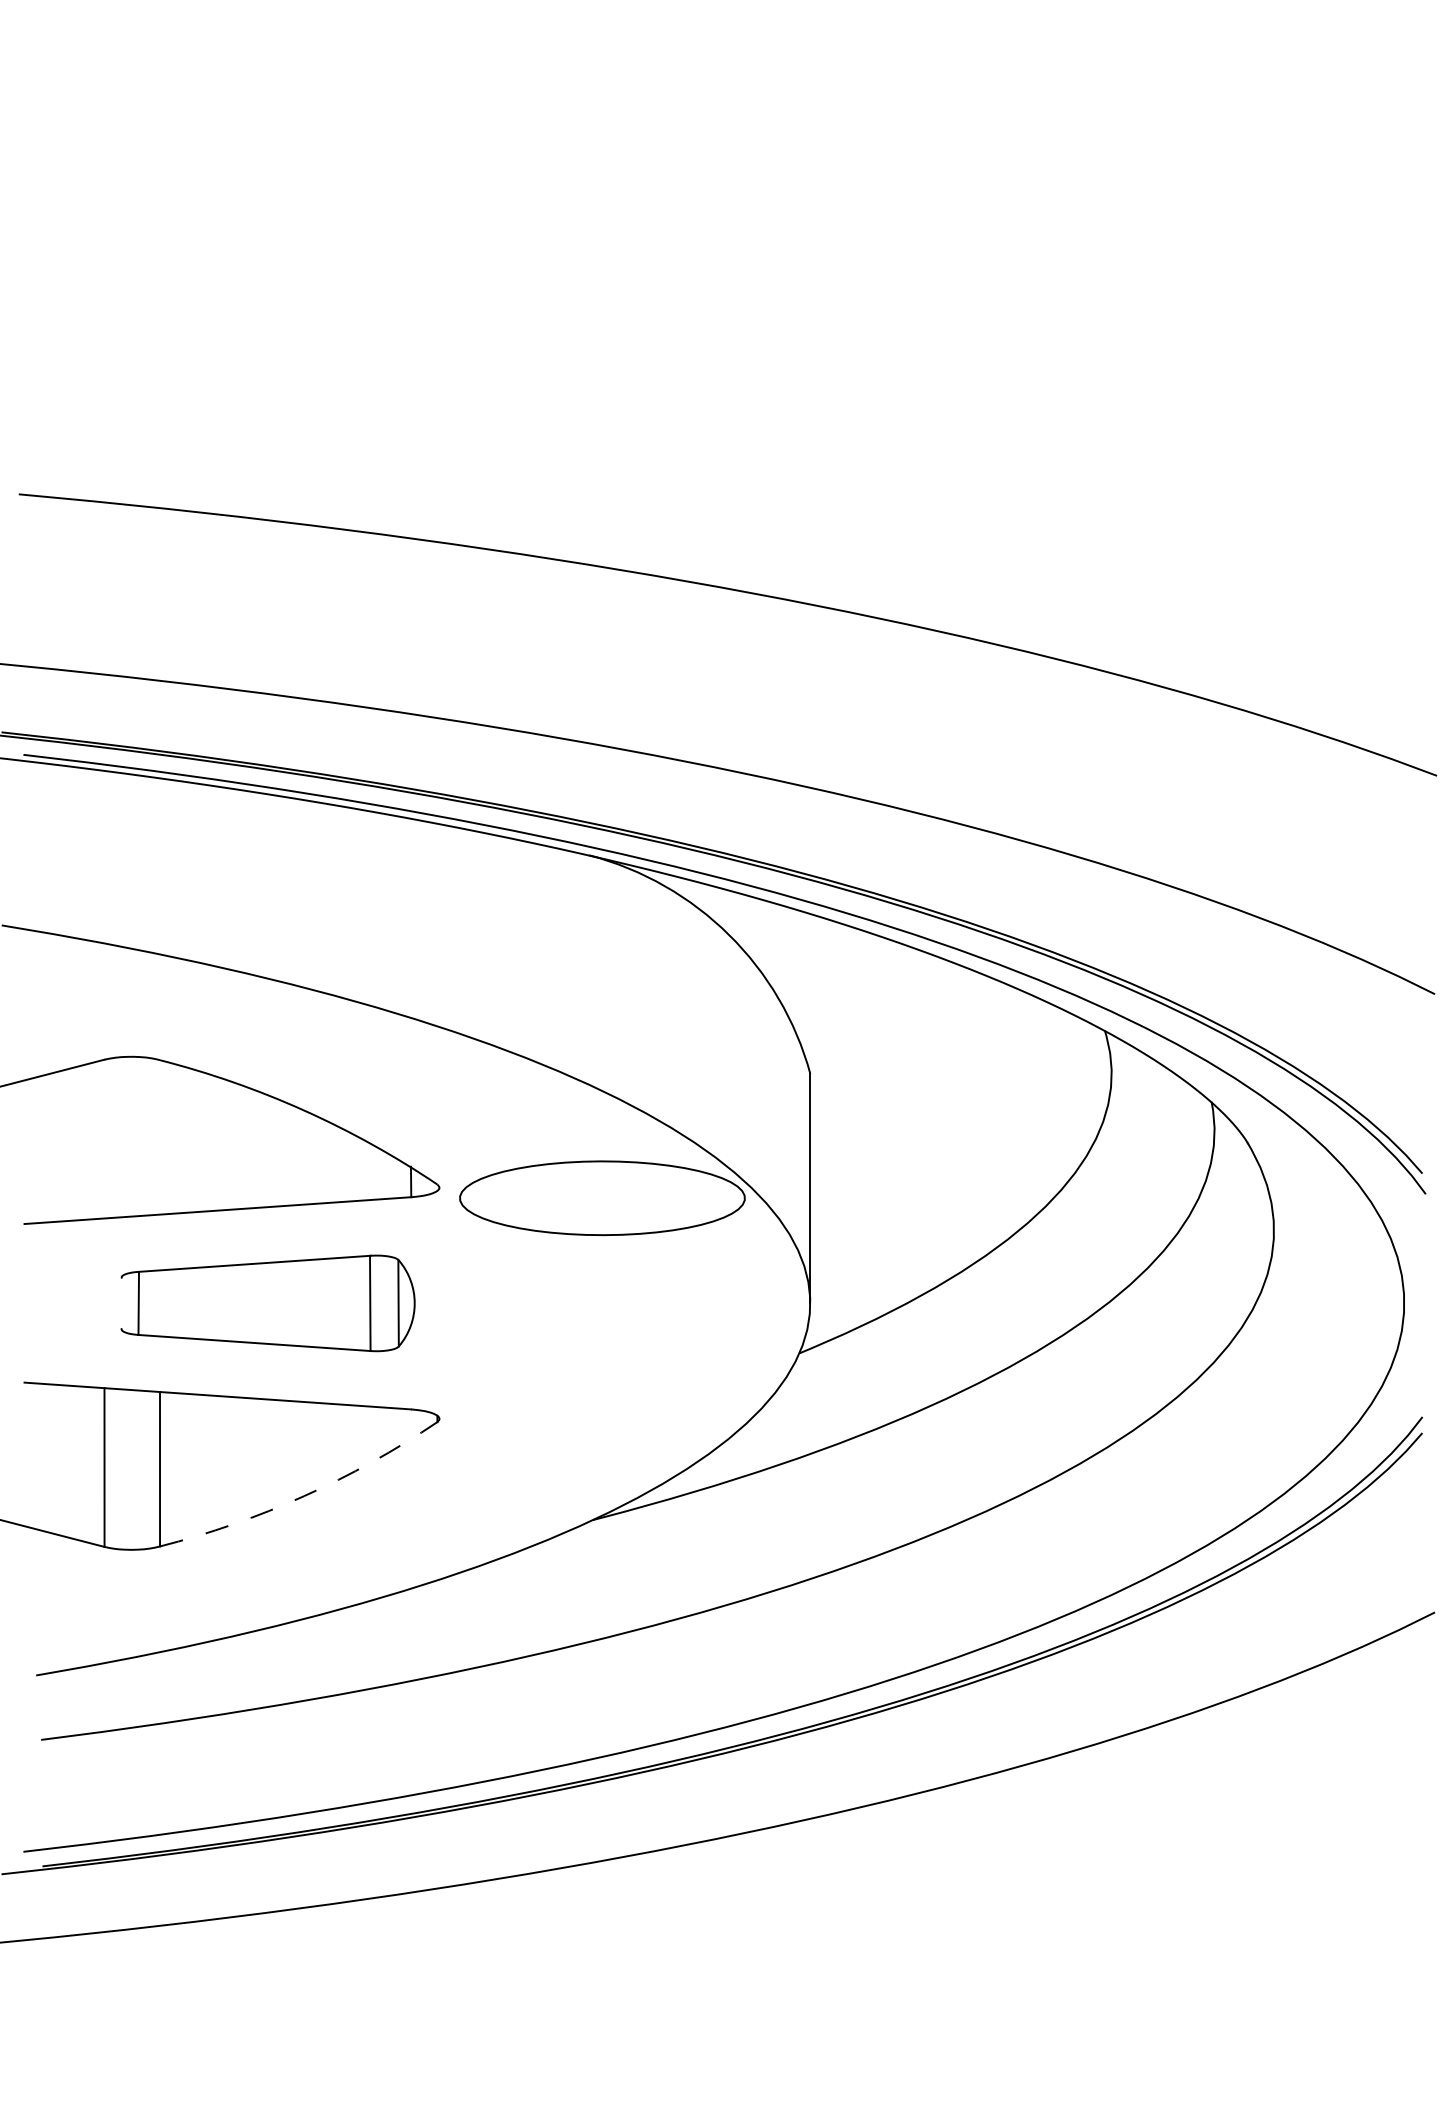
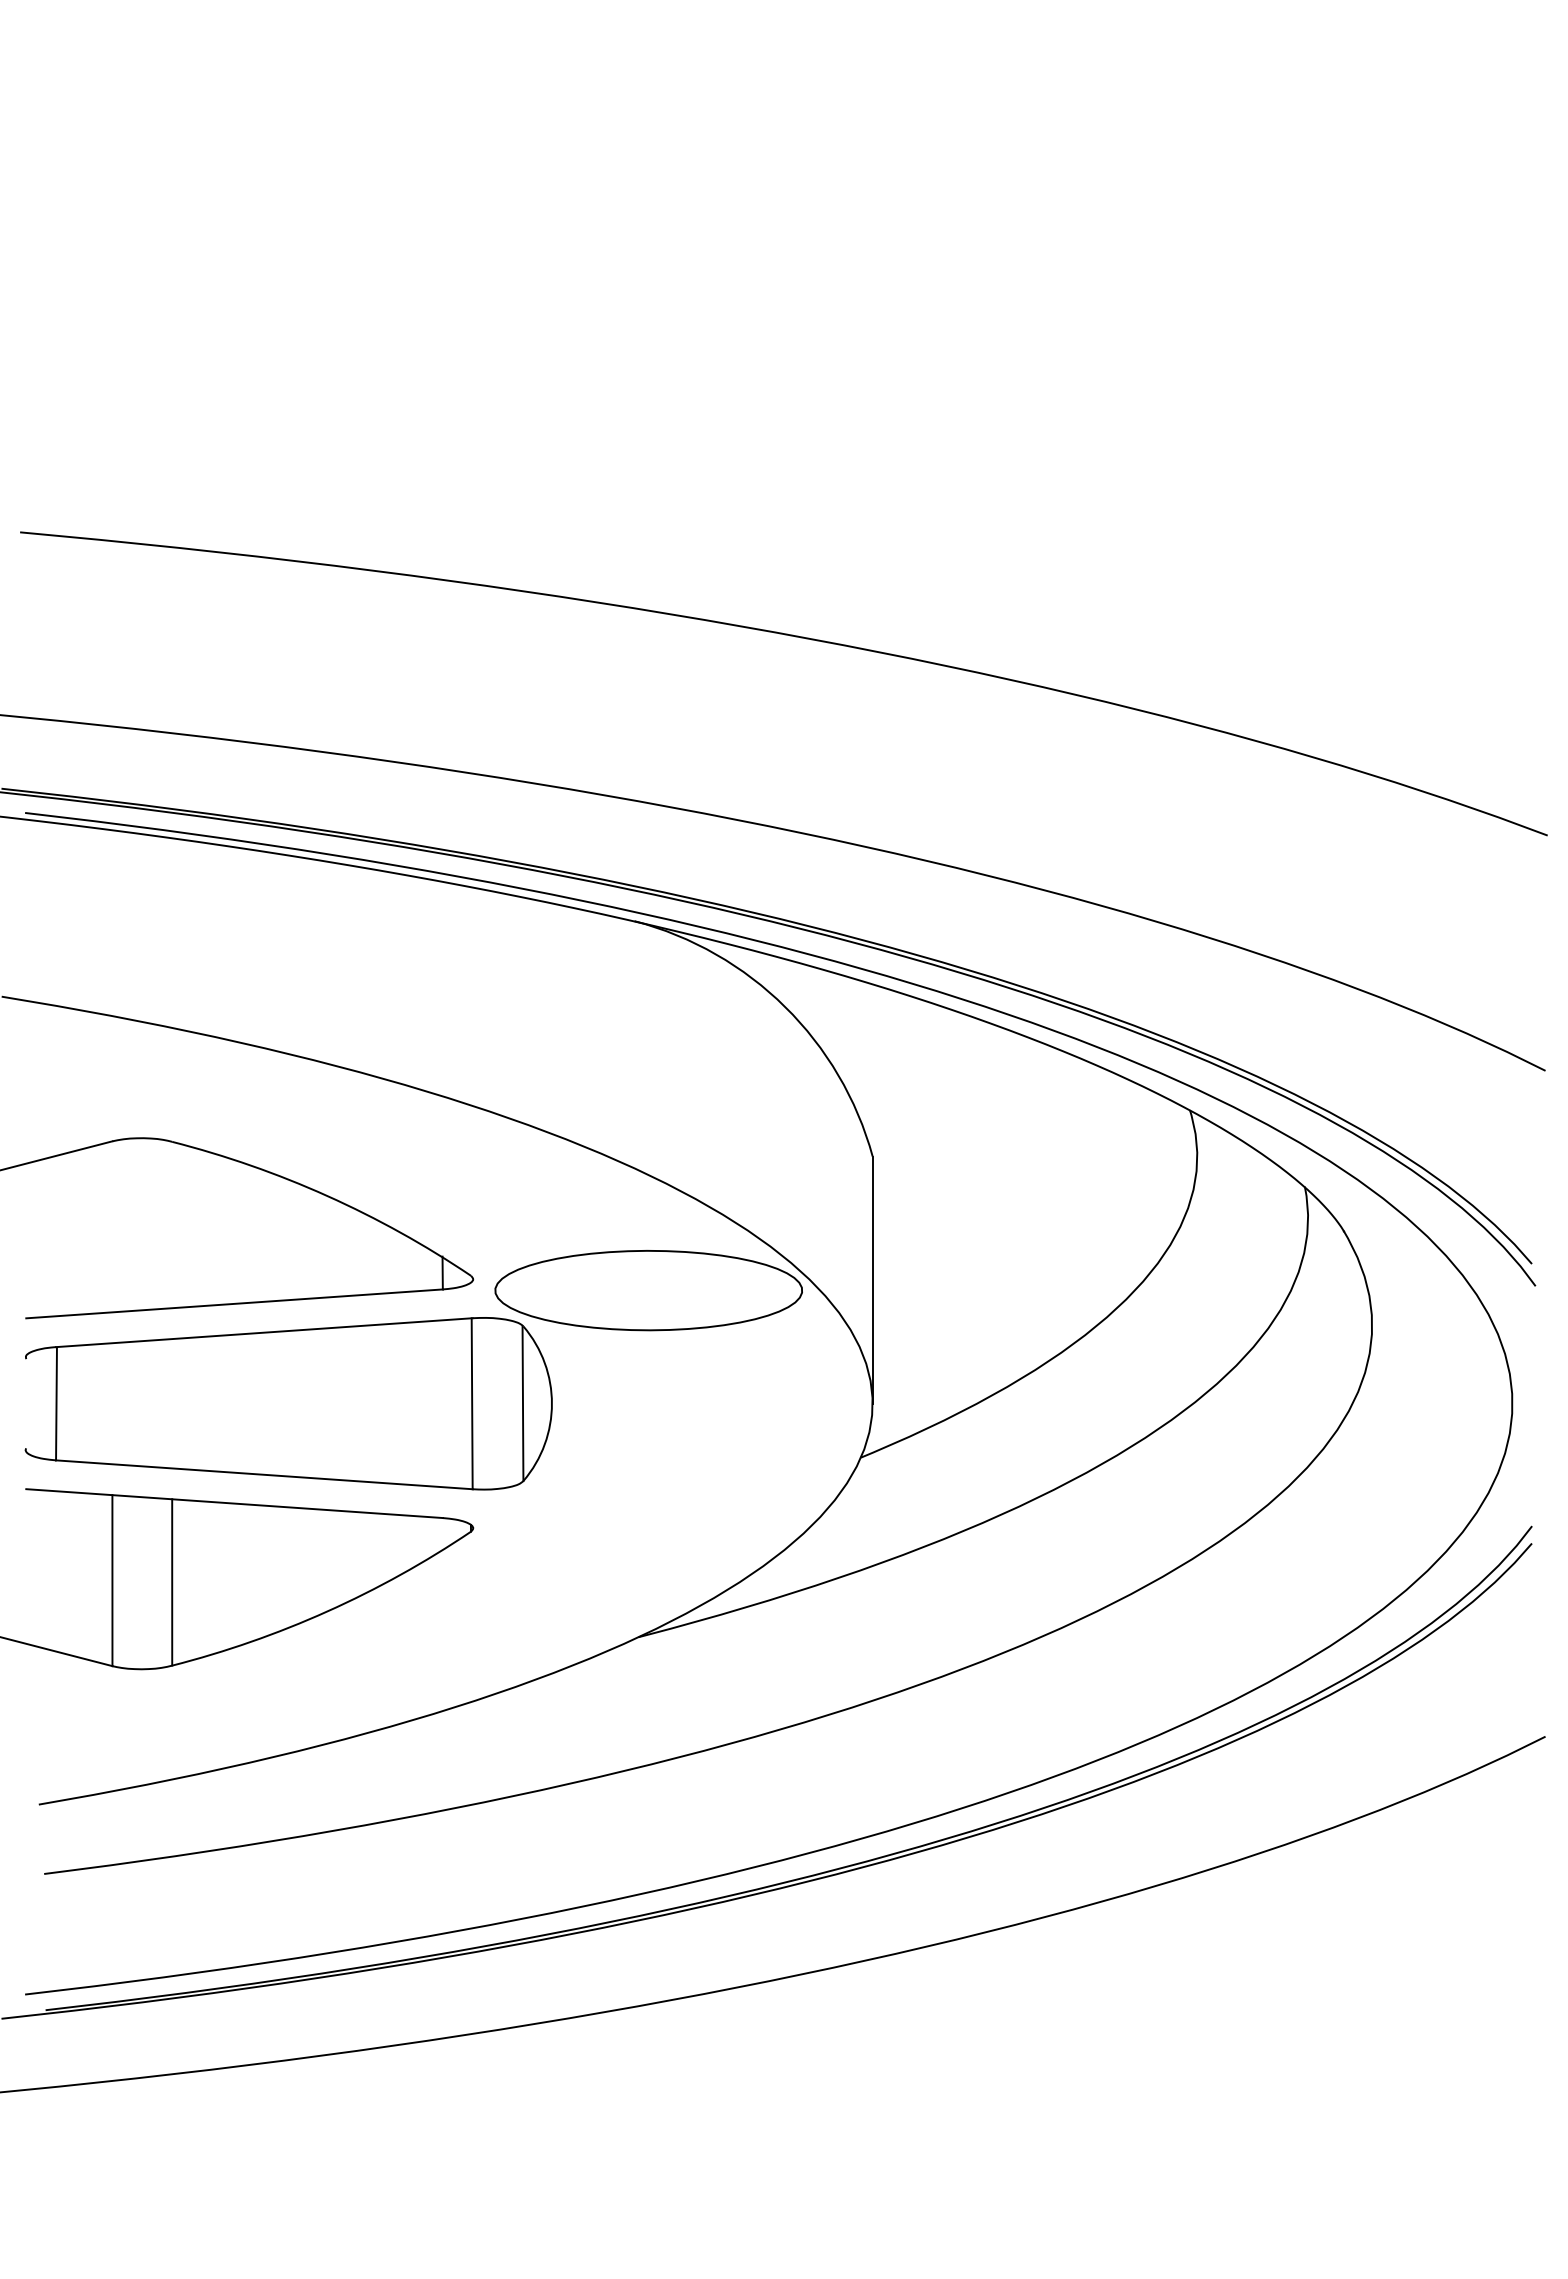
part: (267, 1303) -> (288, 1403), size x1.67
arc: (304, 1496) -> (327, 1611), dashed -> solid

